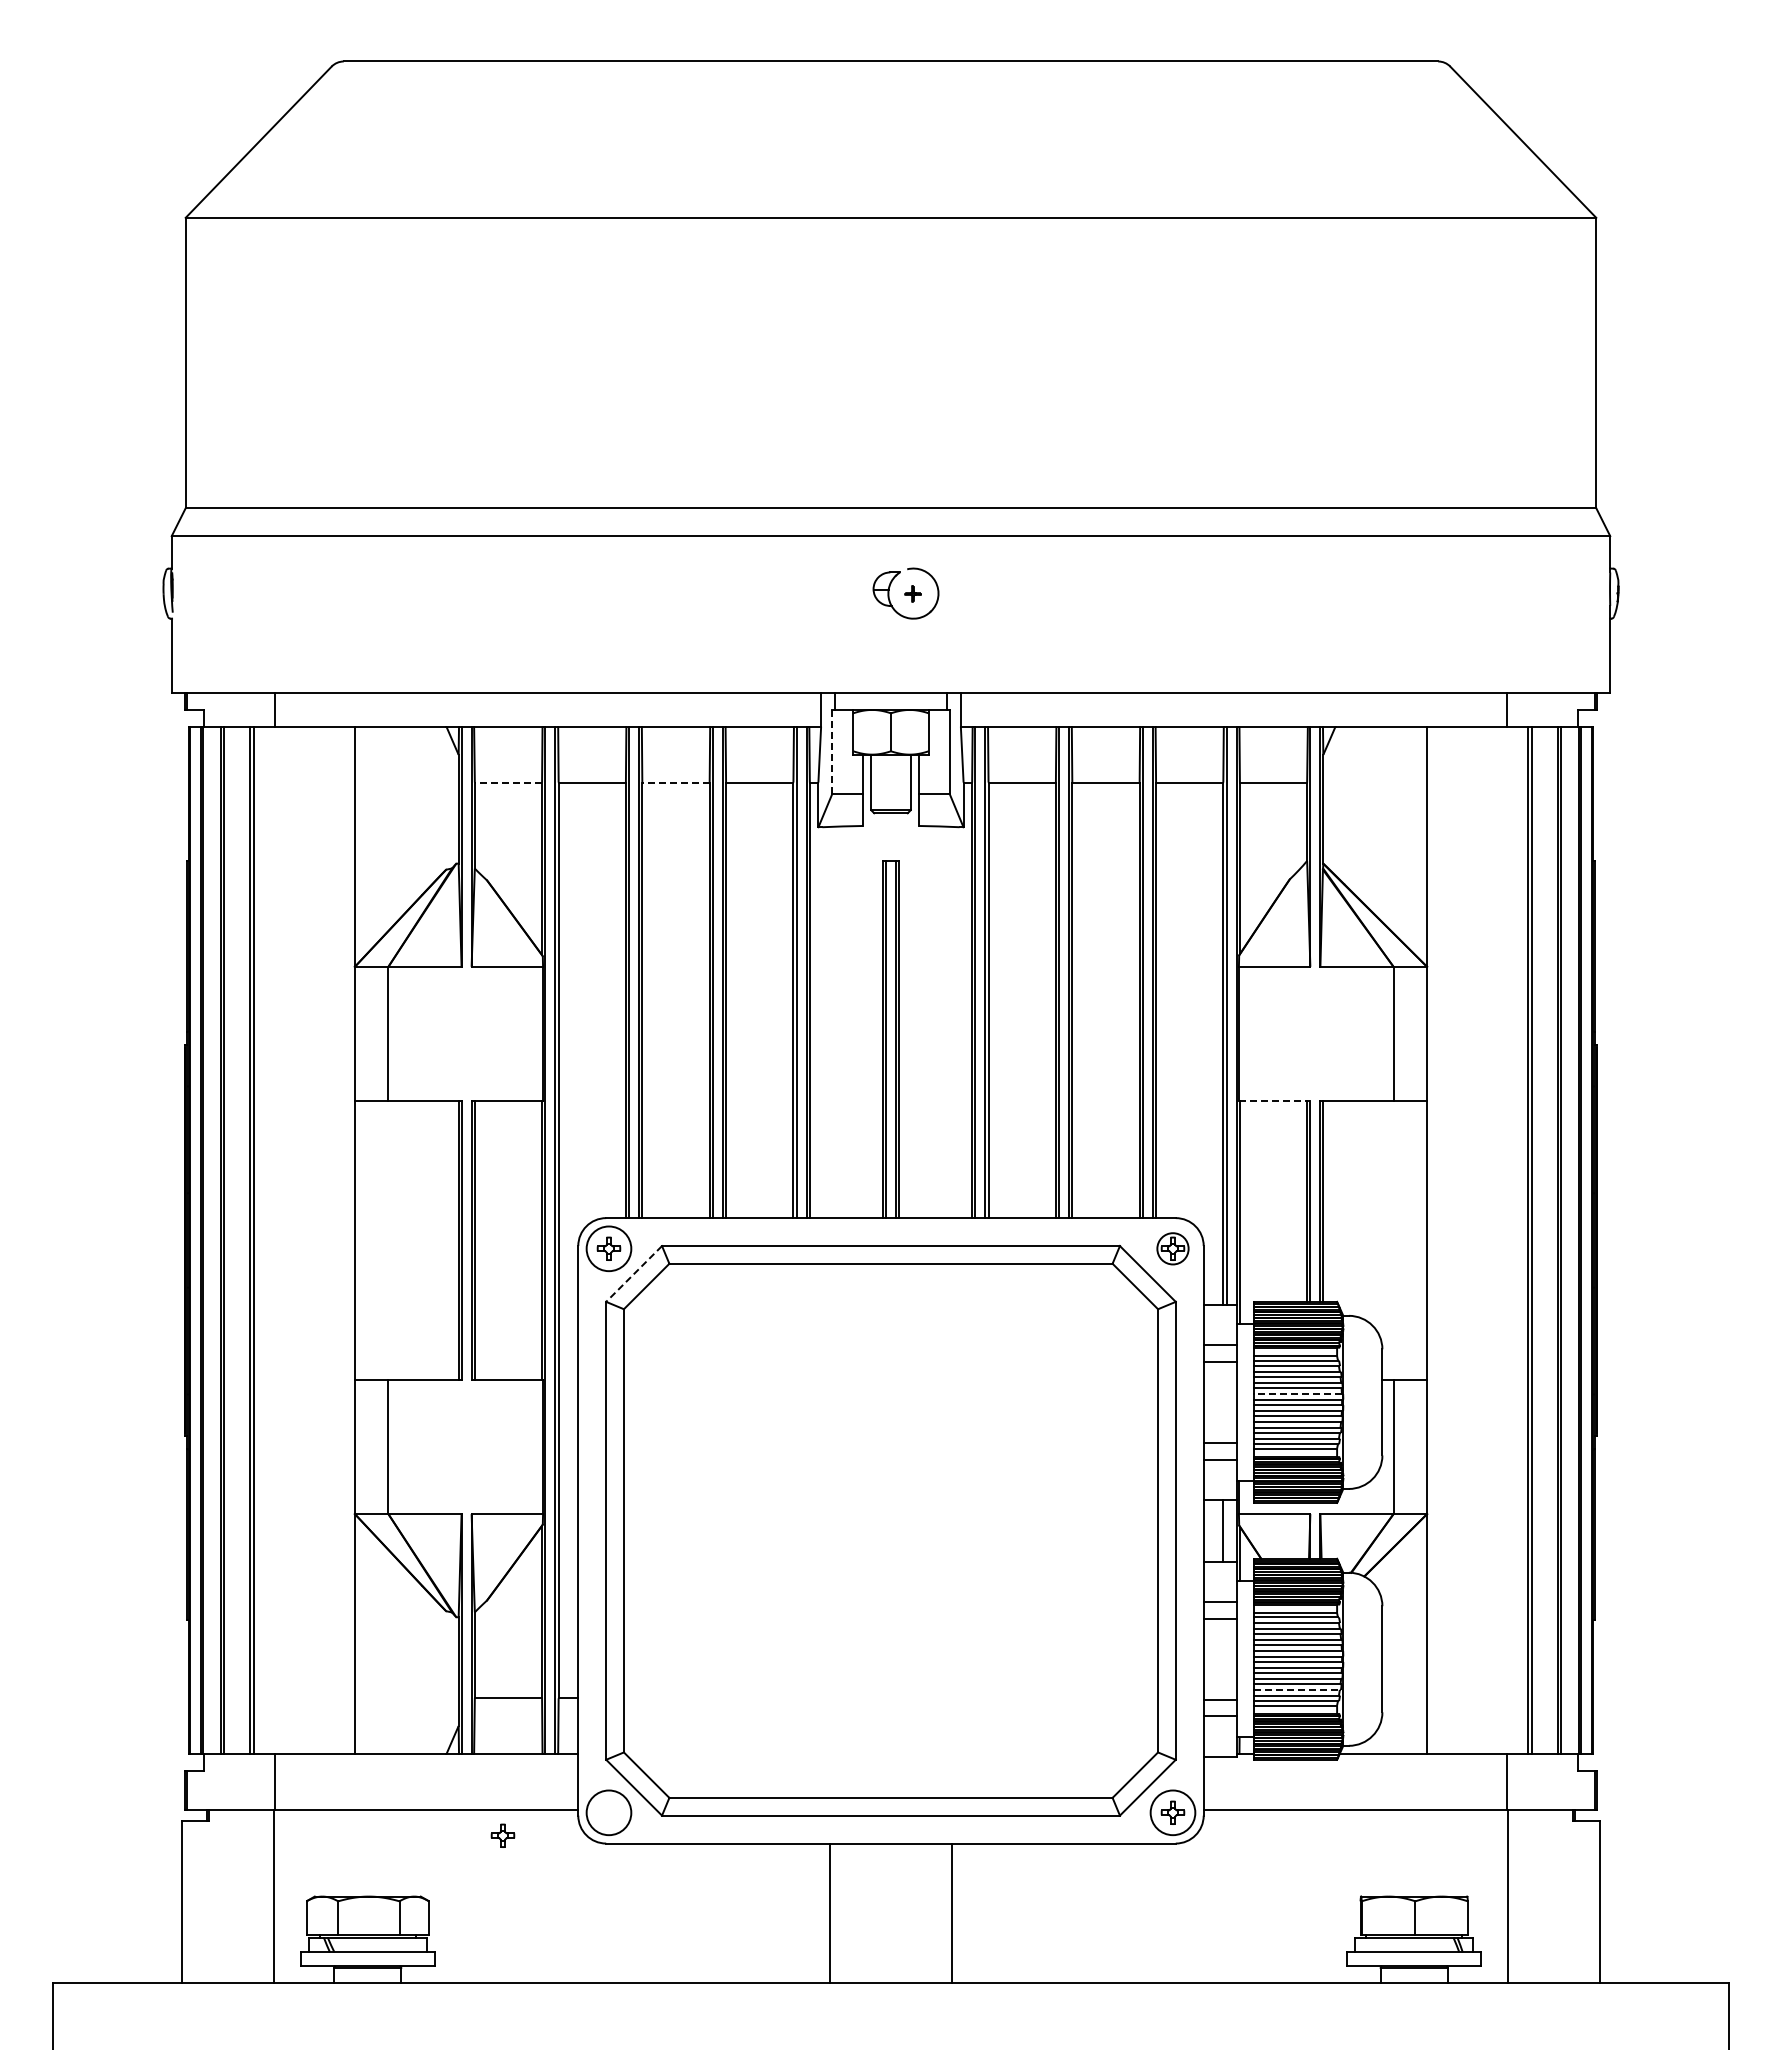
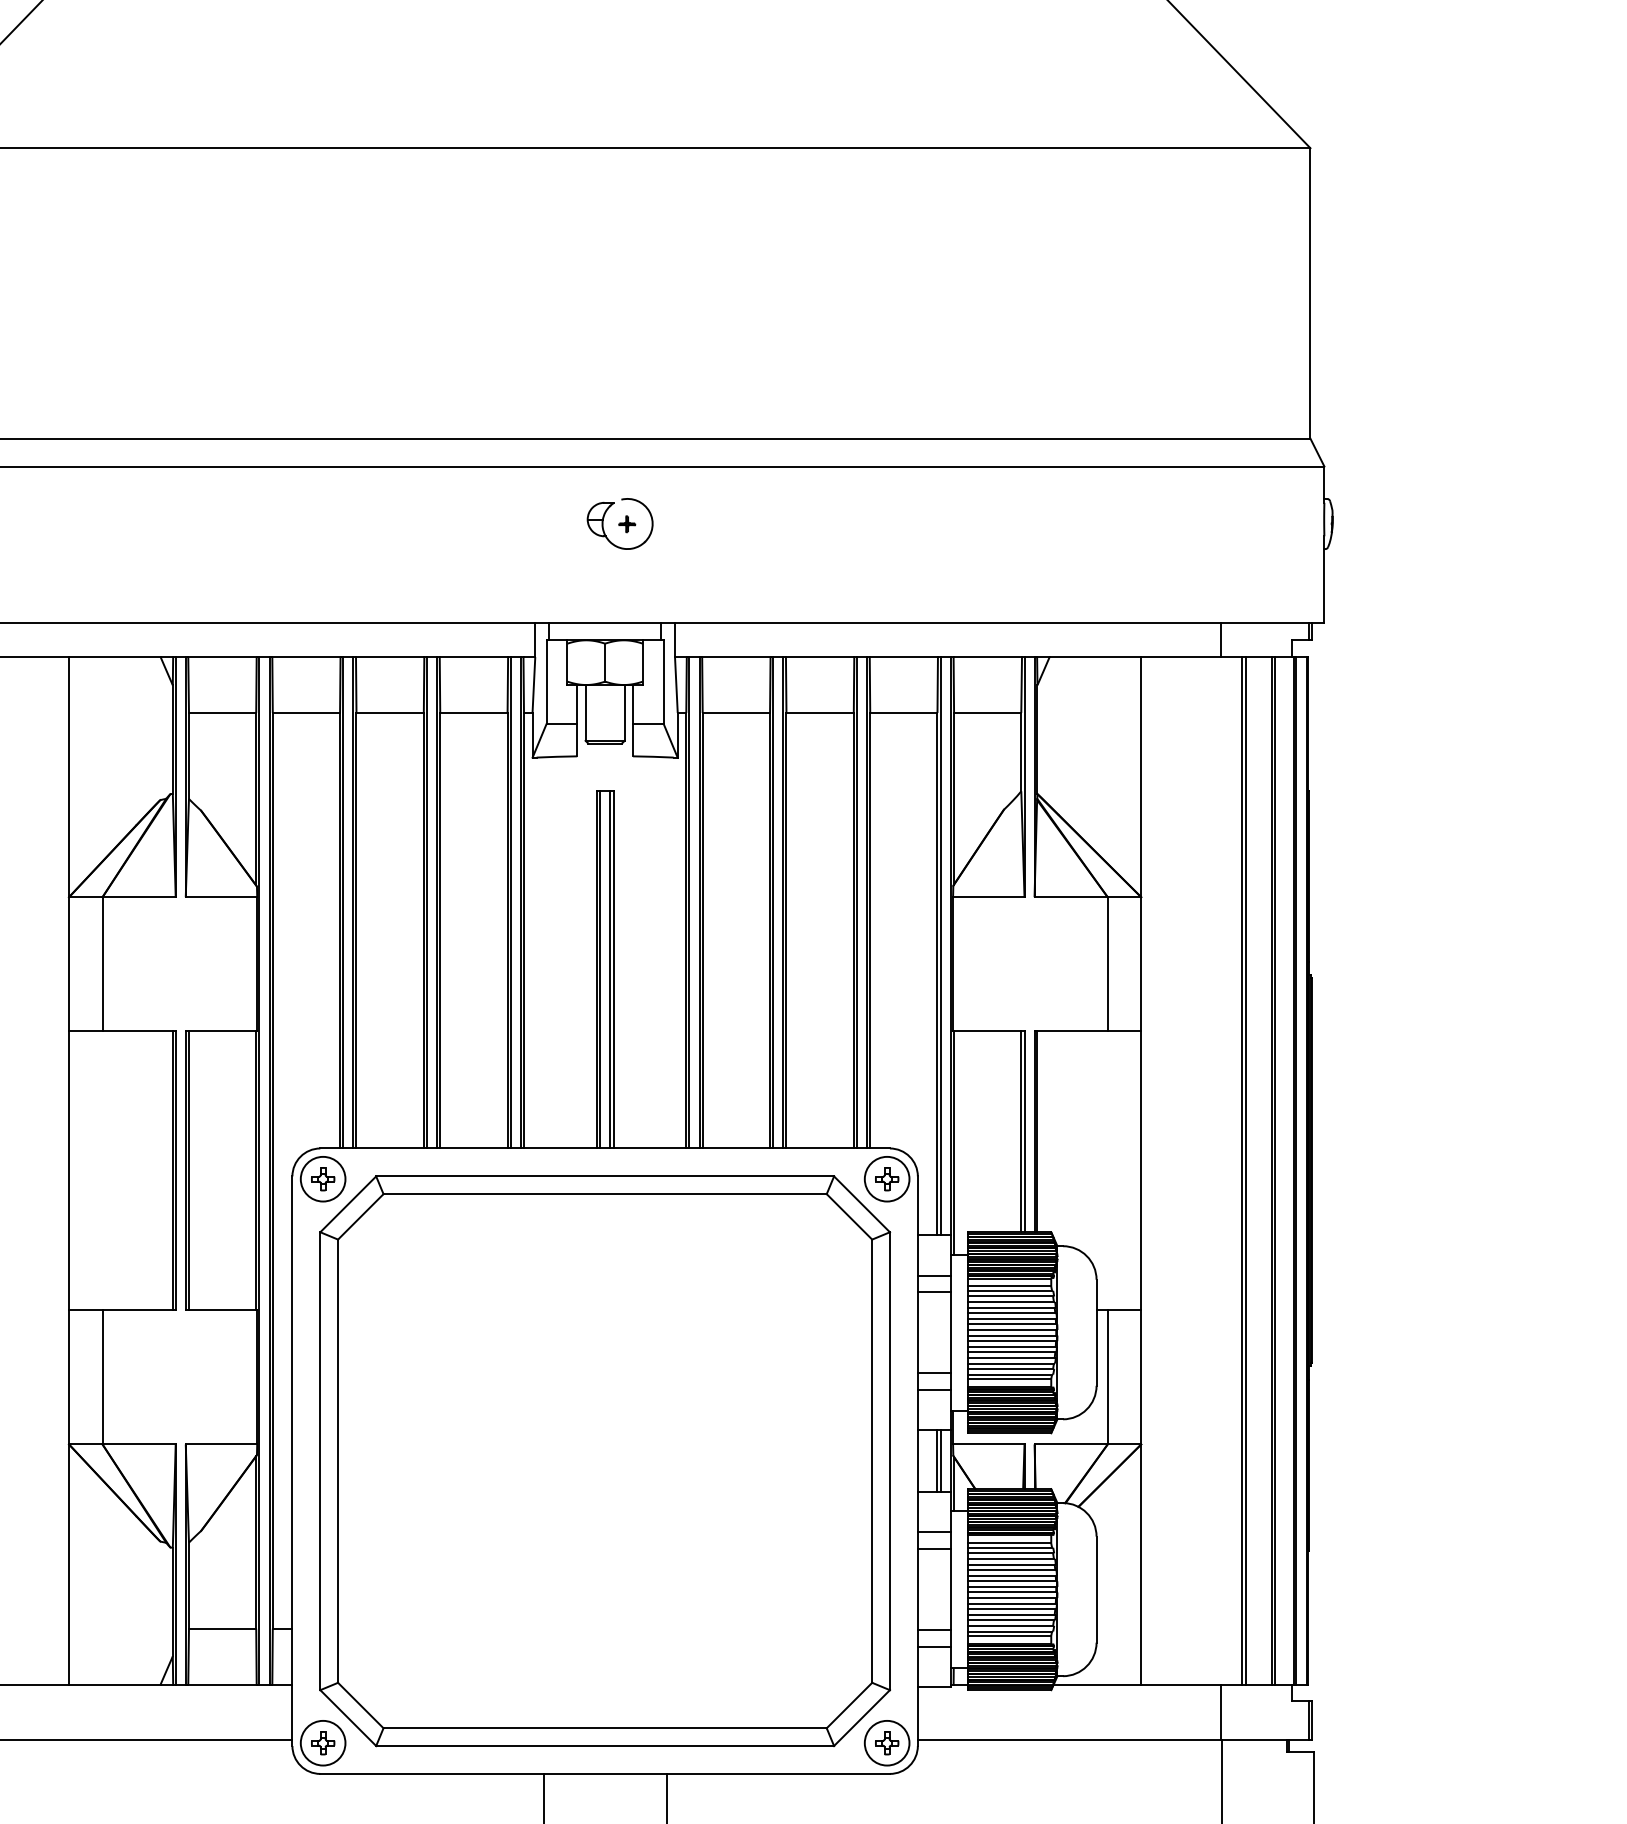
line: (832, 751) -> (546, 681), dashed -> solid
line: (508, 782) -> (222, 712), dashed -> solid
line: (676, 782) -> (390, 712), dashed -> solid
line: (1274, 1100) -> (988, 1030), dashed -> solid
circle: (1172, 1248) -> (886, 1178), size x1.43
line: (633, 1274) -> (347, 1204), dashed -> solid
line: (1297, 1394) -> (1011, 1324), dashed -> solid
line: (1226, 1530) -> (940, 1460), added
line: (1296, 1690) -> (1010, 1620), dashed -> solid
part: (502, 1835) -> (322, 1742), moved

